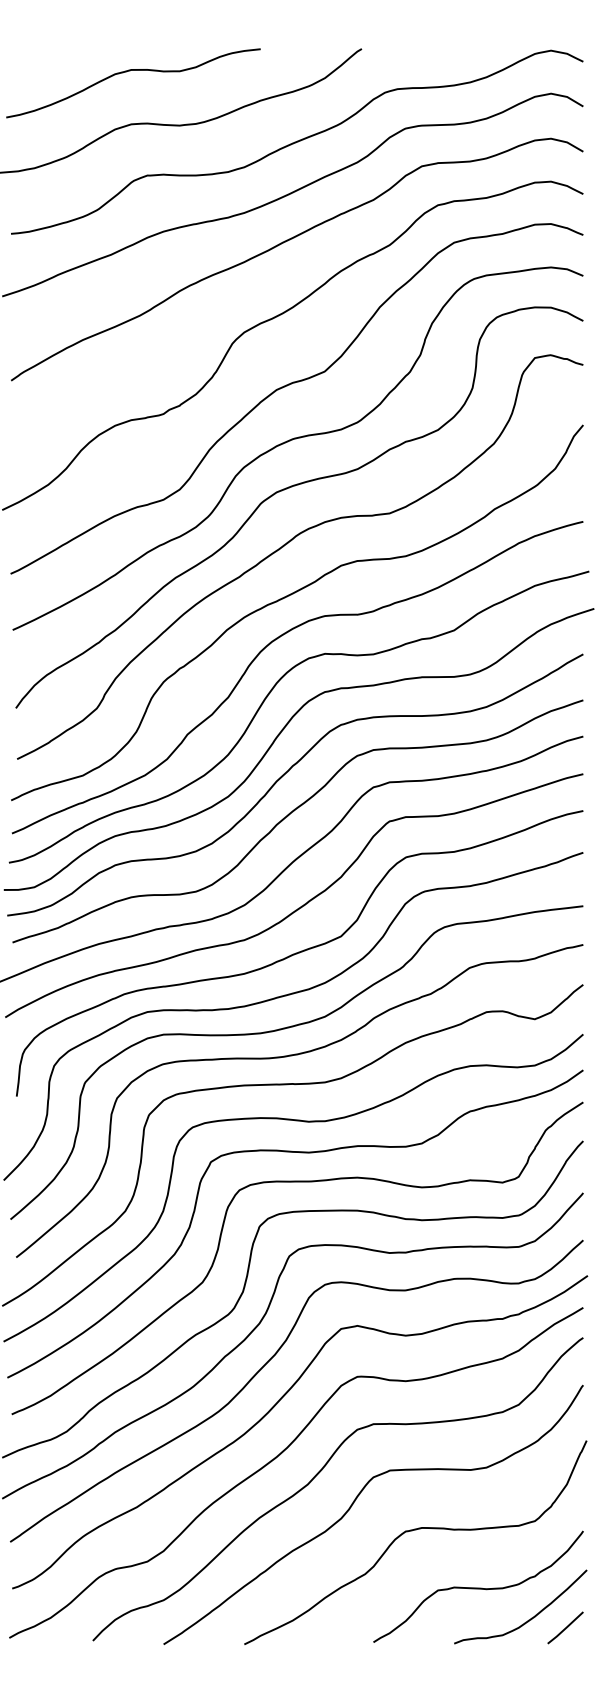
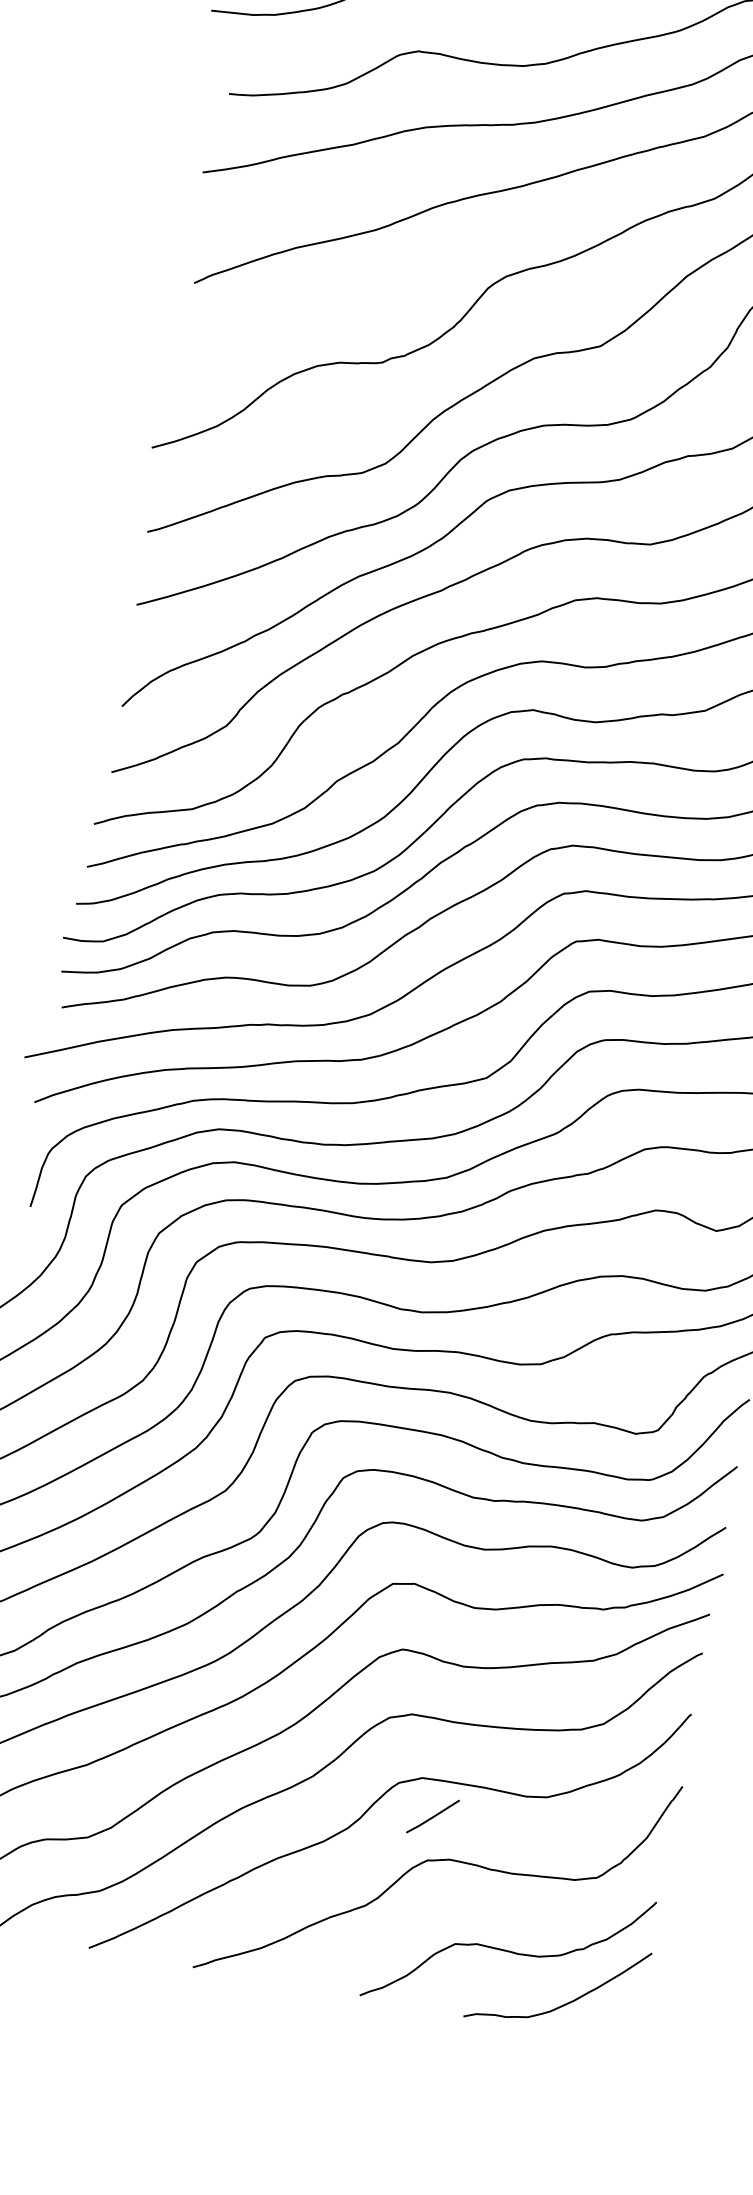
line: (565, 1627) -> (432, 1816), moved

